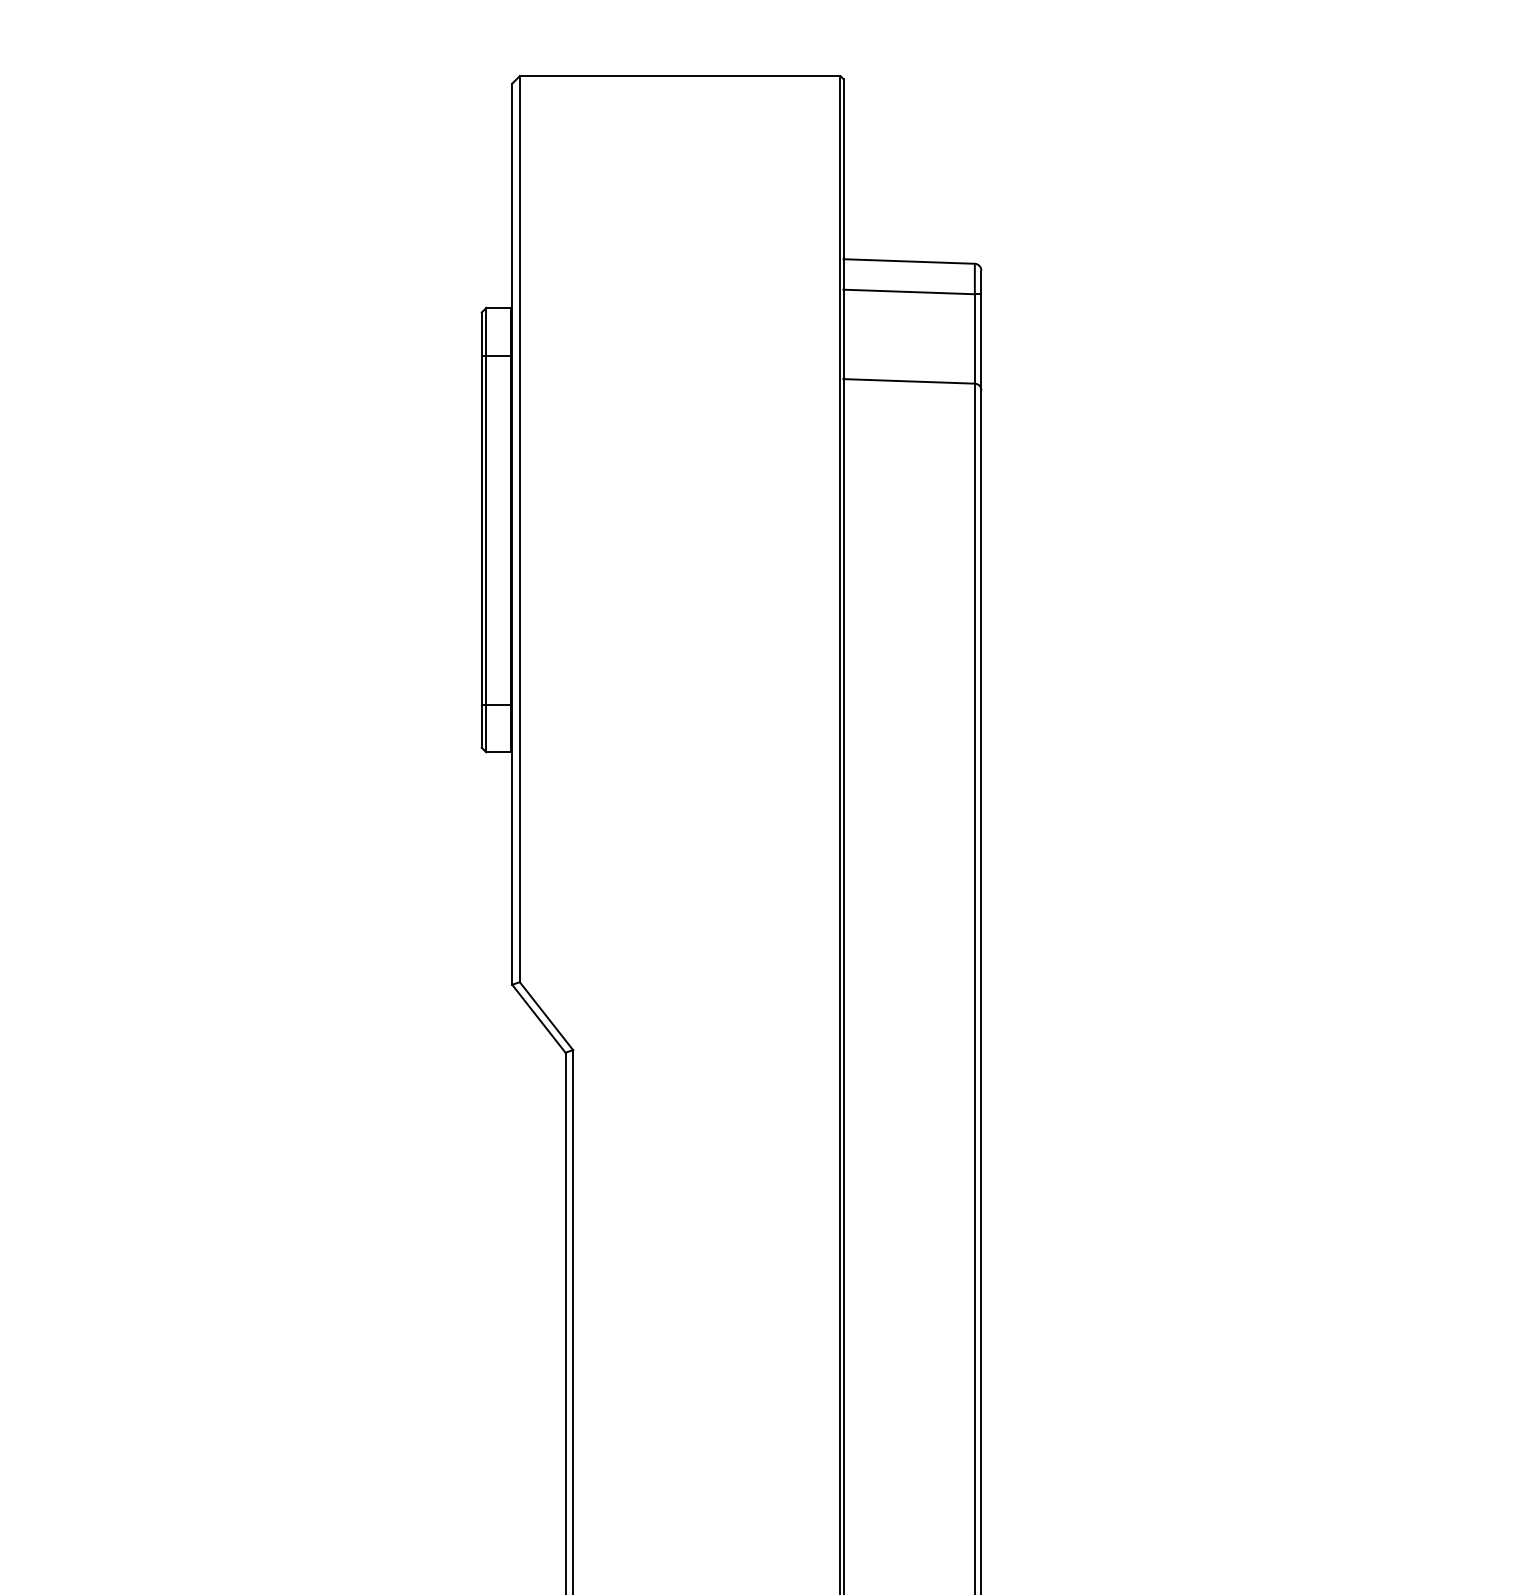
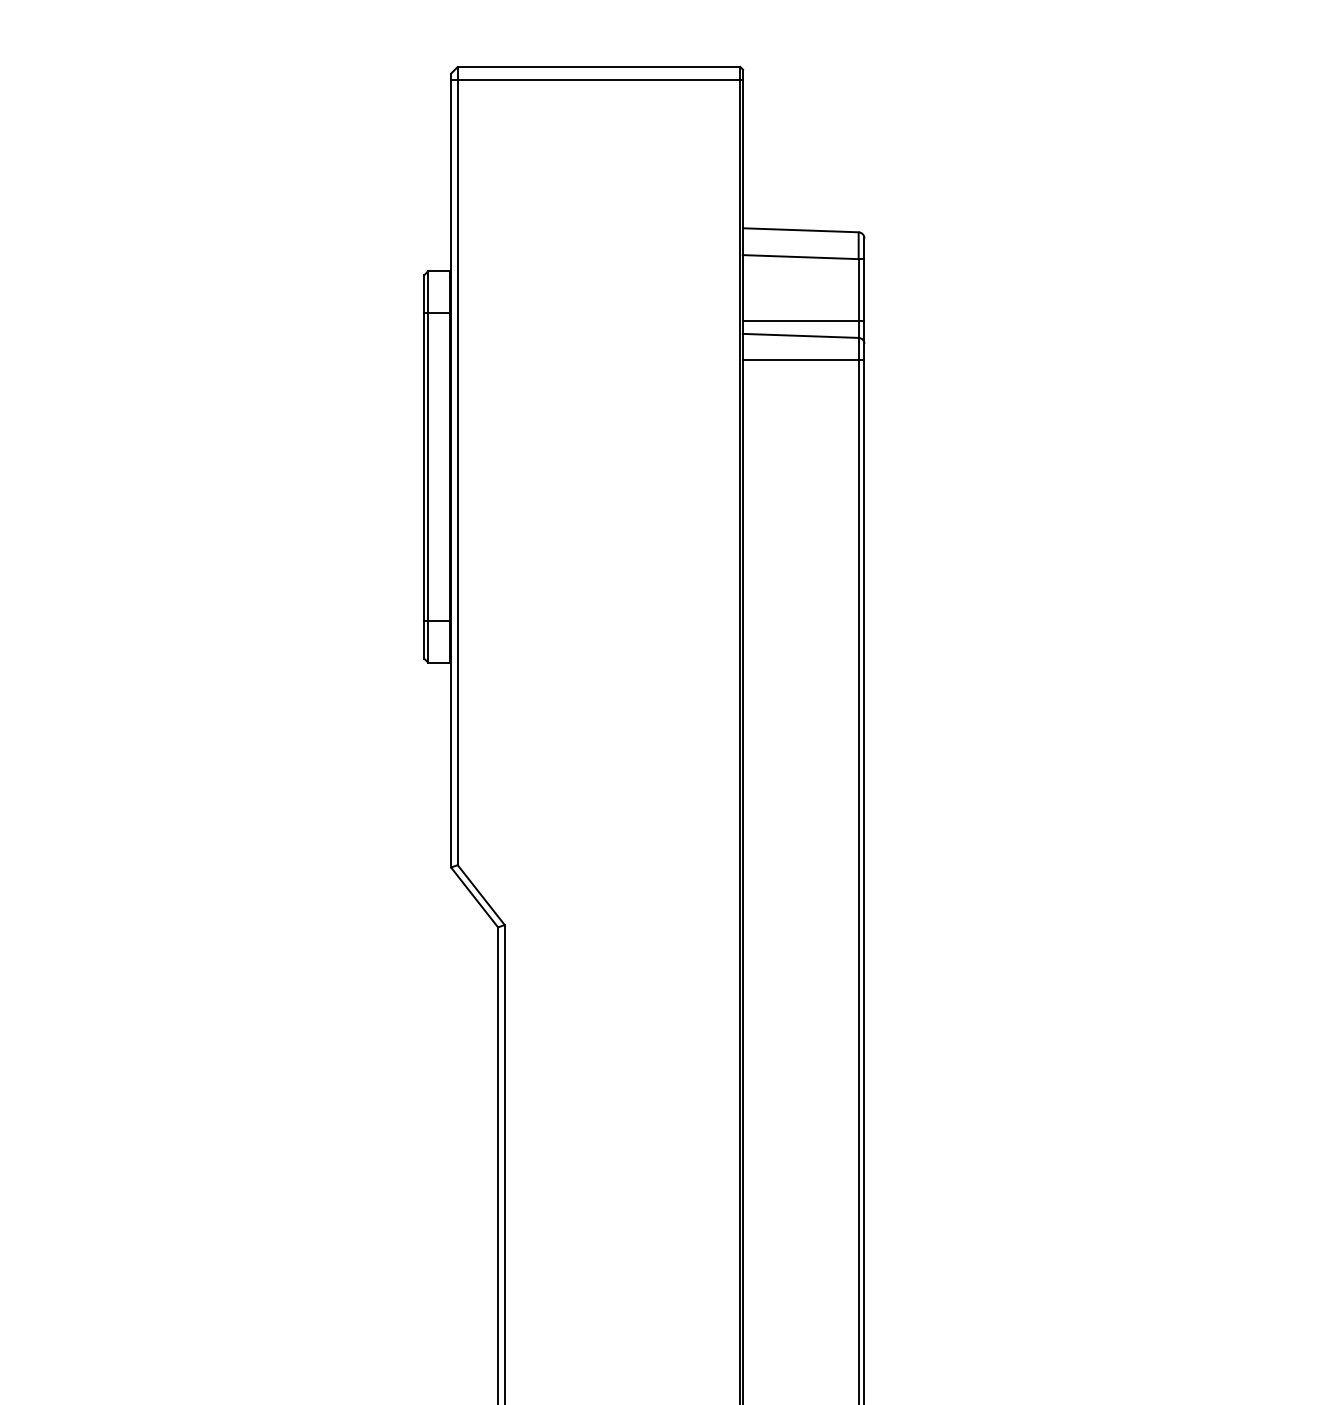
line: (677, 91) -> (596, 80), added
line: (912, 364) -> (803, 321), added
line: (912, 409) -> (803, 360), added

